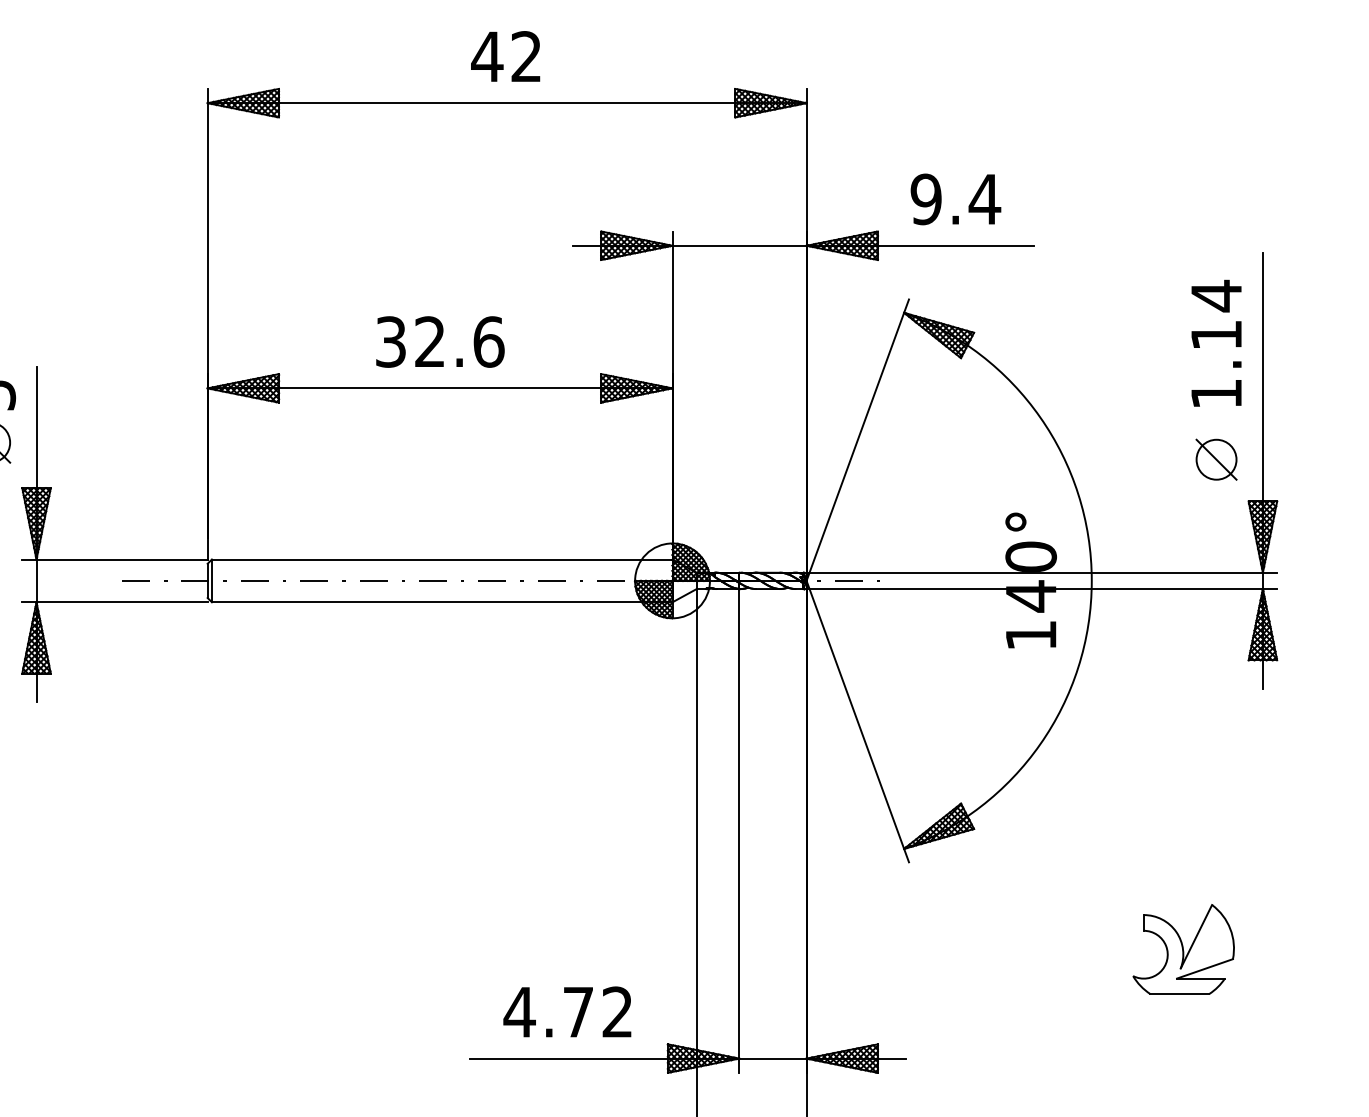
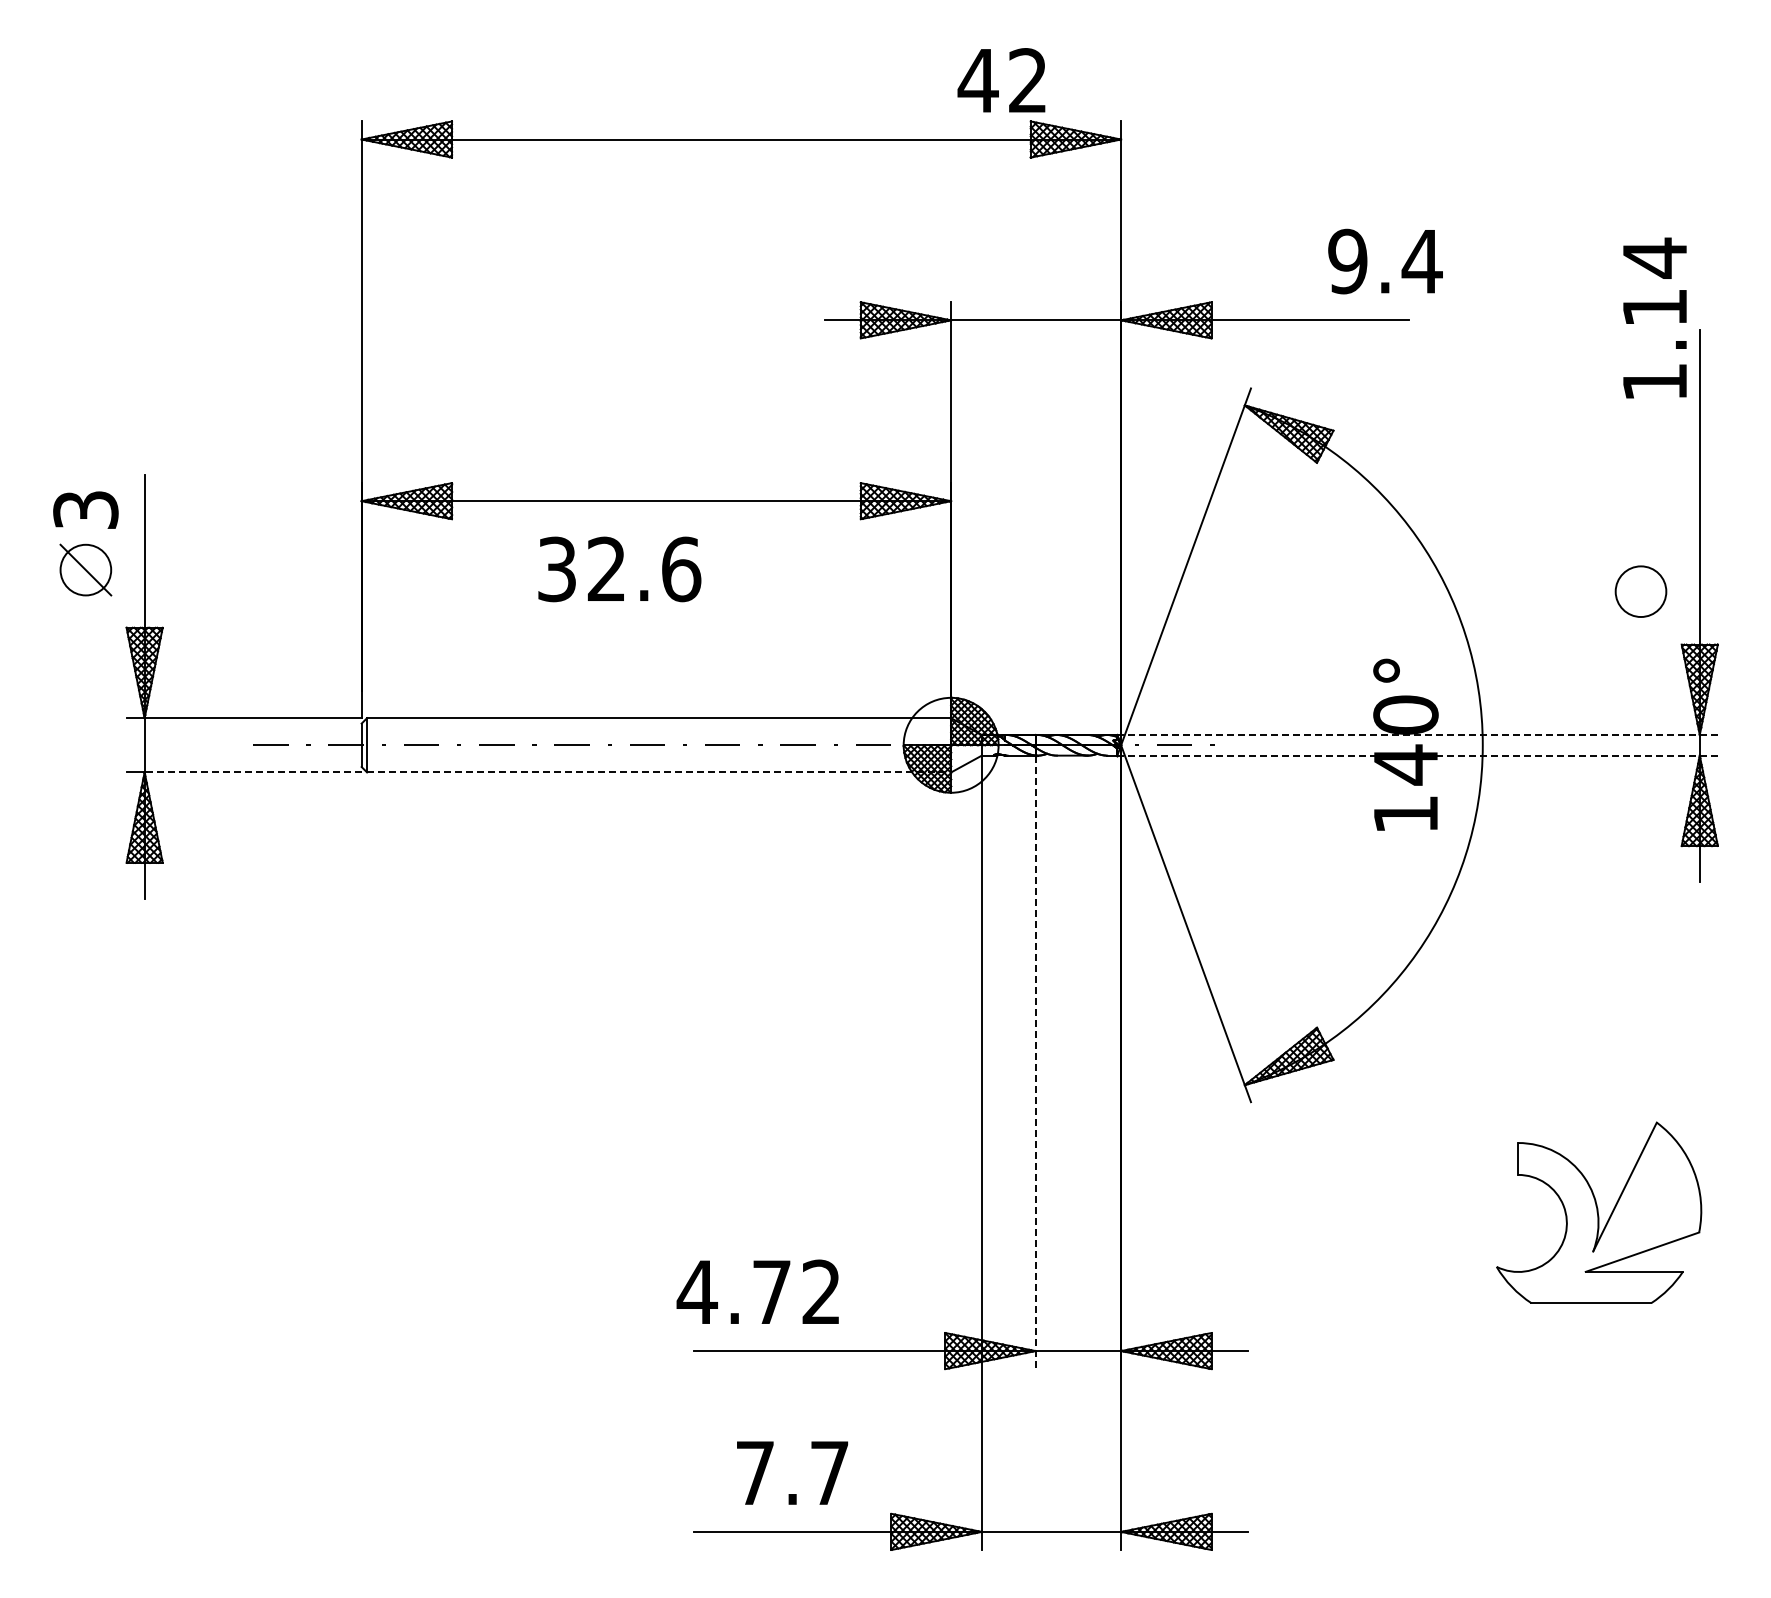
text: (505, 56) -> (1001, 80), moved
text: (955, 199) -> (1385, 261), moved
text: (440, 342) -> (619, 569), moved
text: (1216, 342) -> (1654, 317), moved
line: (1216, 459) -> (1640, 591), removed
line: (1040, 573) -> (1417, 735), solid -> dashed
line: (1041, 588) -> (1418, 755), solid -> dashed
line: (121, 602) -> (252, 772), solid -> dashed
line: (442, 602) -> (659, 772), solid -> dashed
line: (739, 831) -> (1035, 1062), solid -> dashed
part: (1183, 949) -> (1599, 1212), size x1.6
text: (567, 1011) -> (757, 1291), moved

